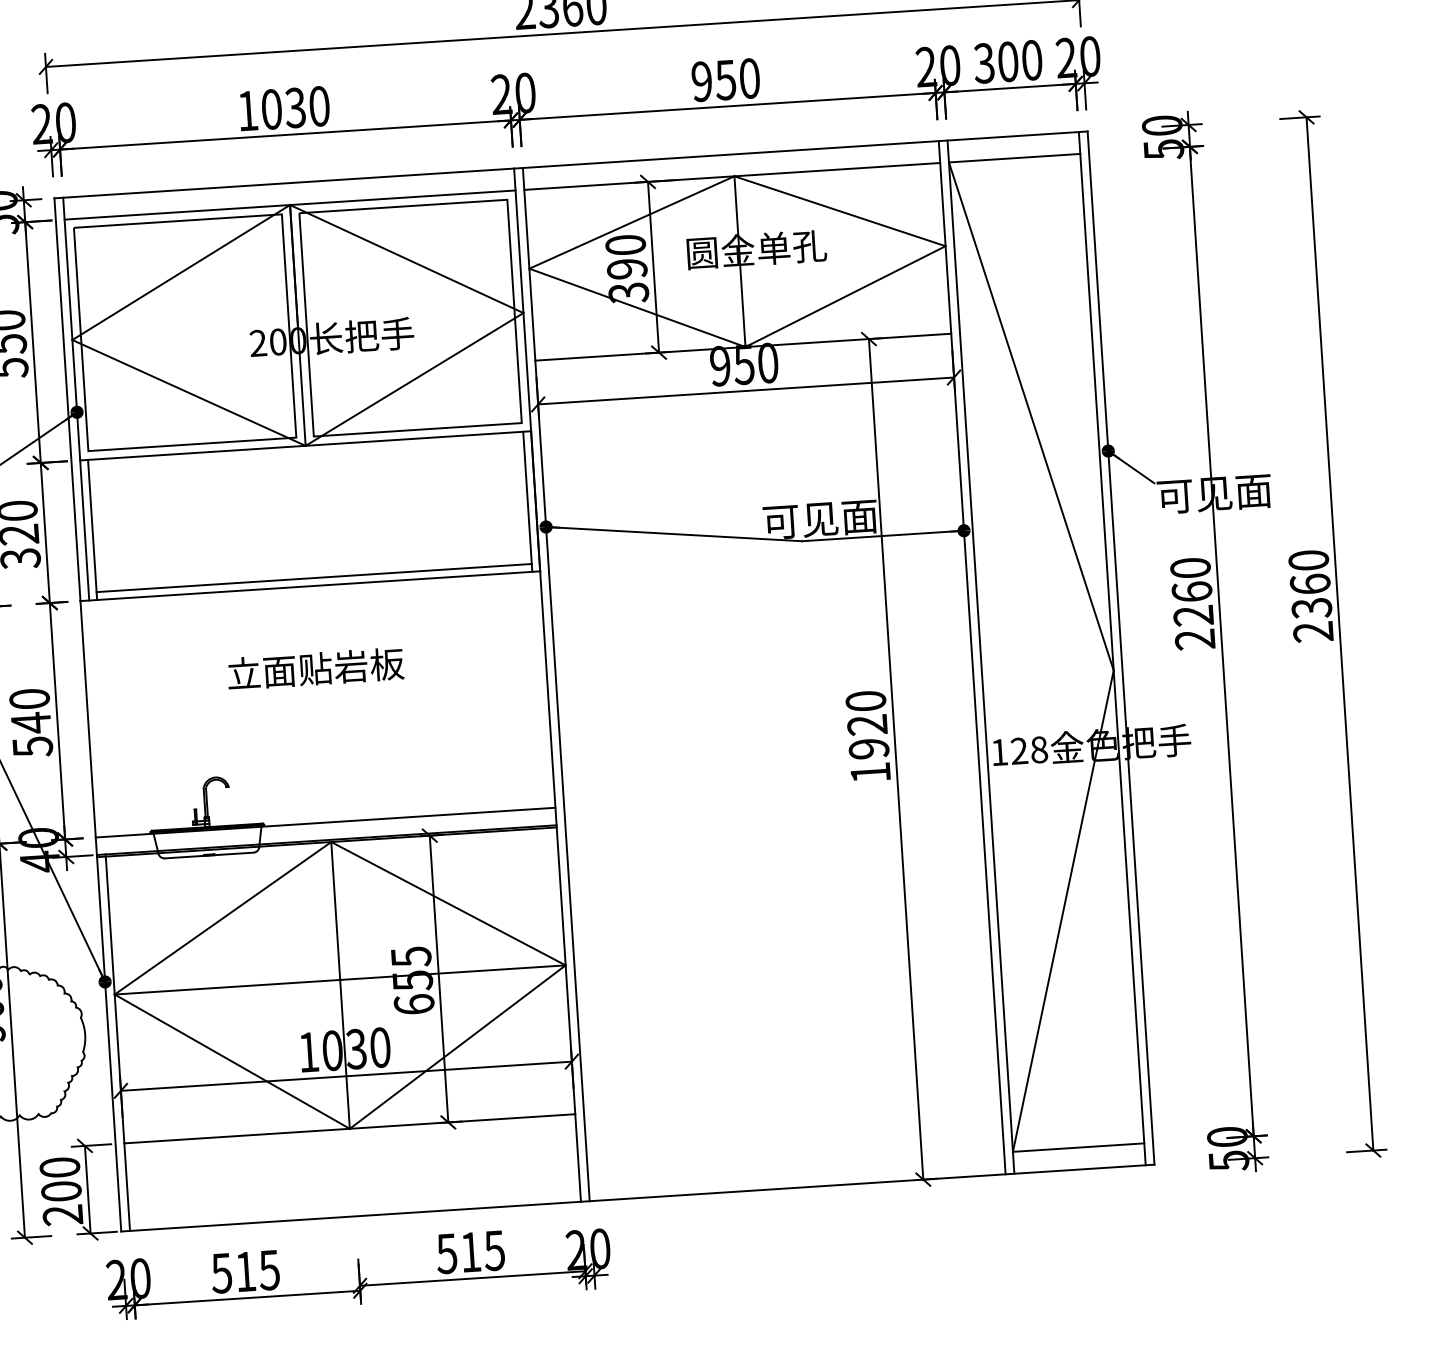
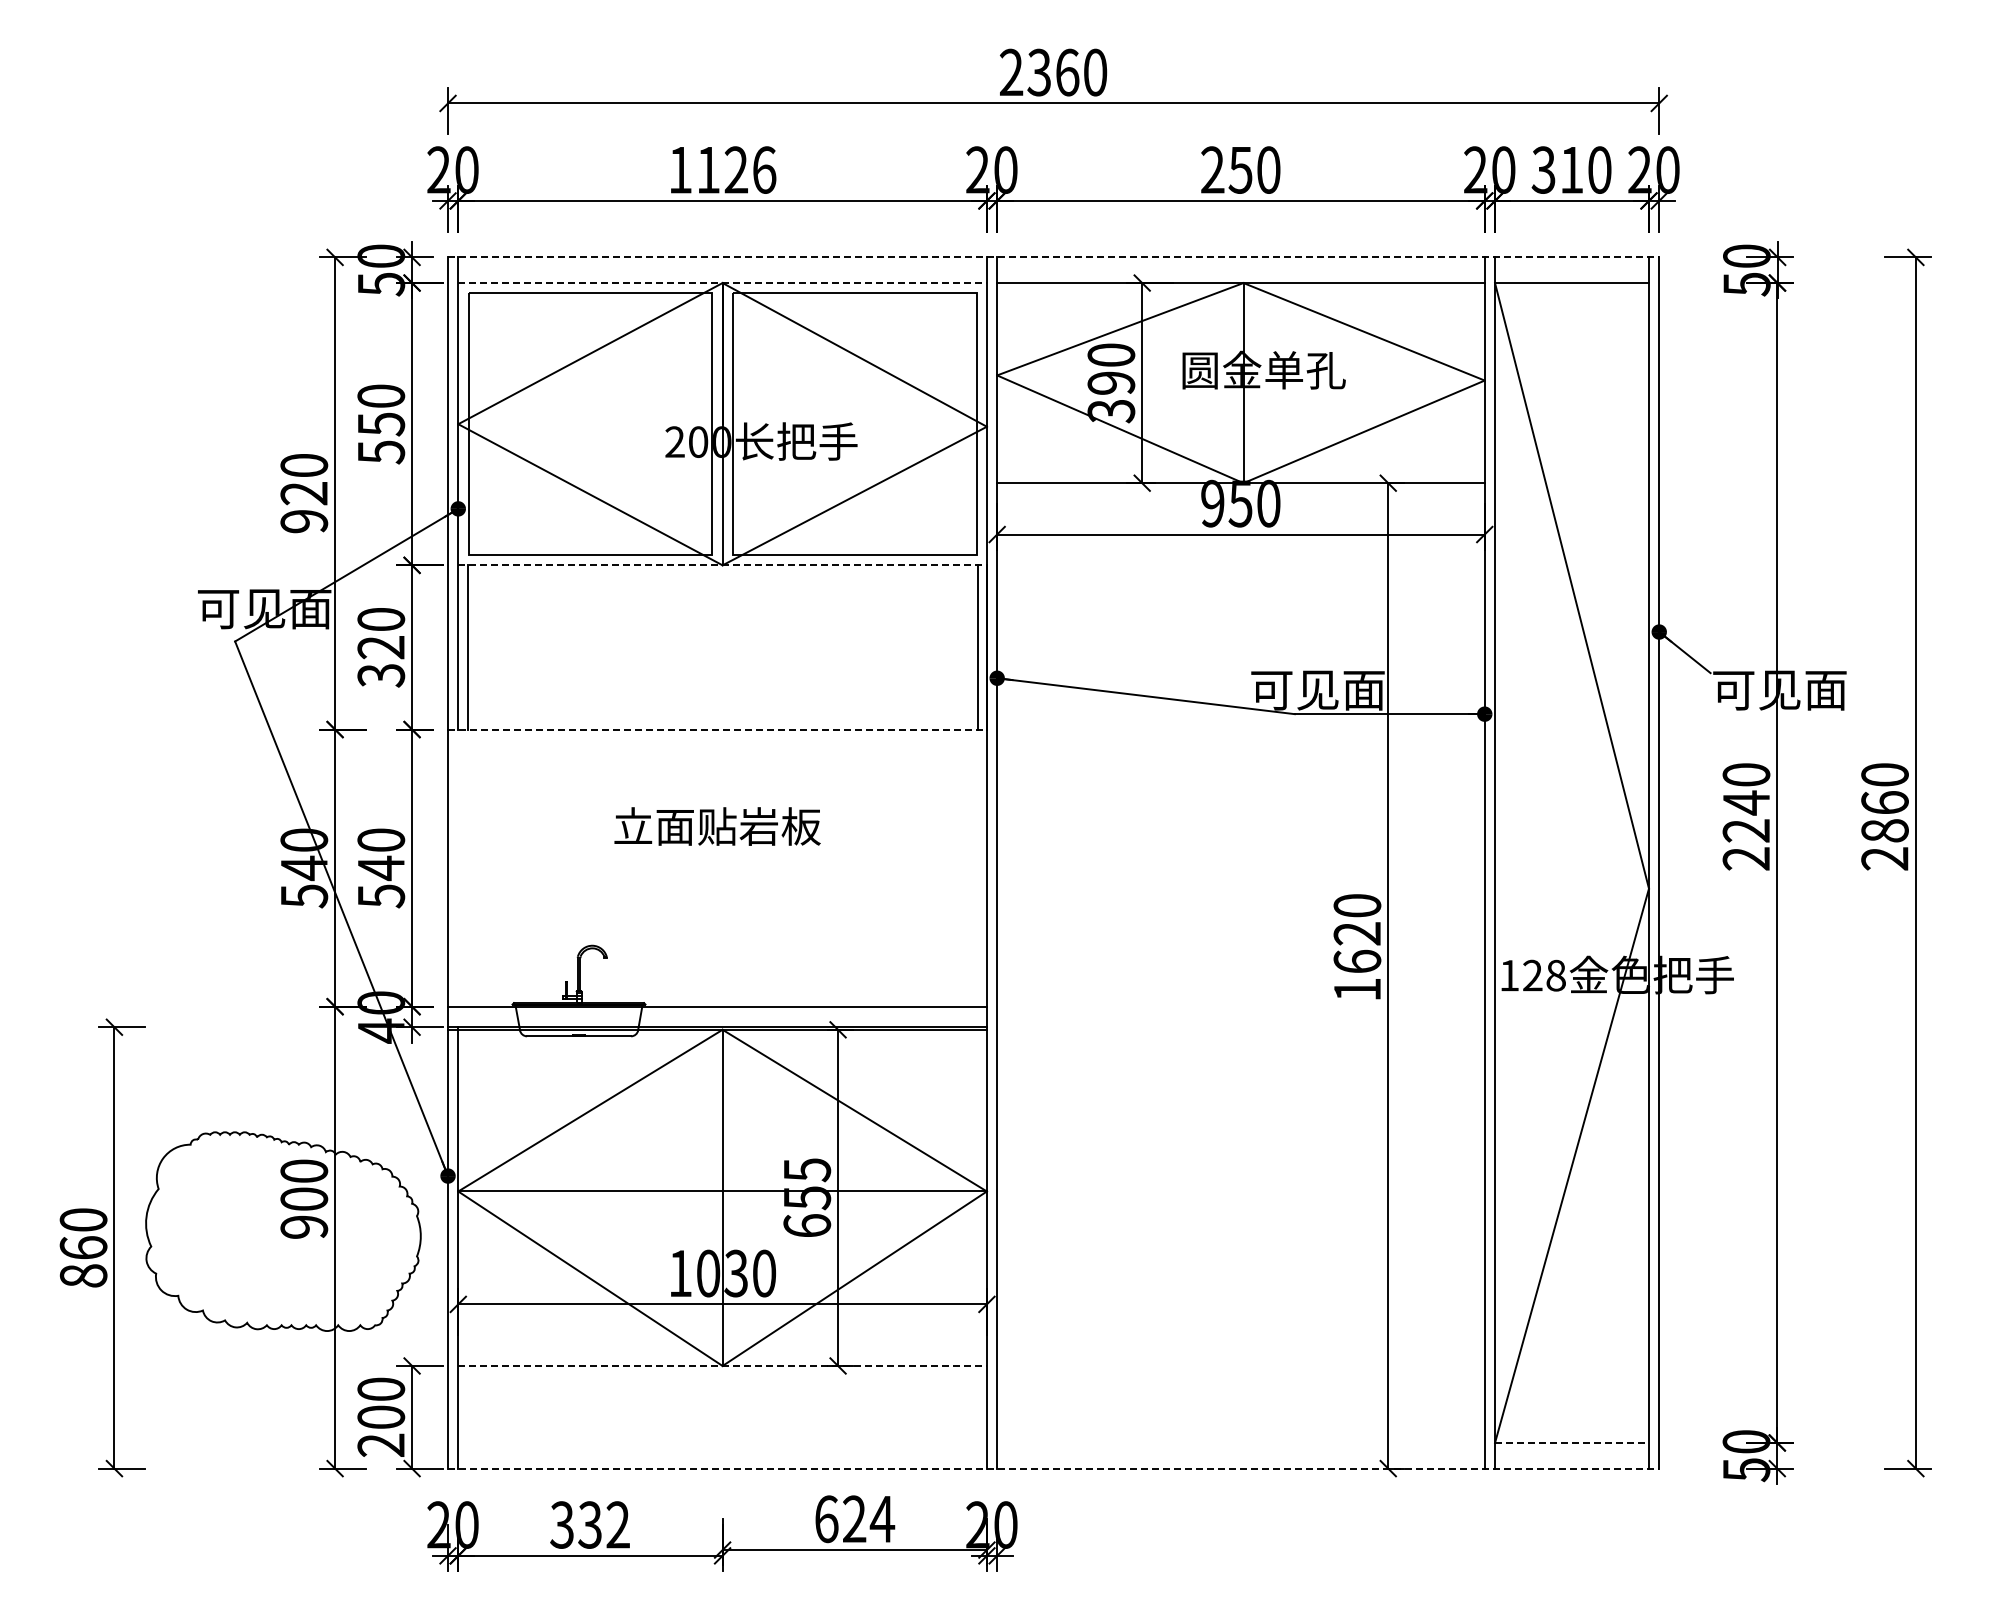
text: (1007, 61) -> (1571, 169), 300 -> 310
text: (701, 82) -> (1212, 170), 950 -> 250
text: (295, 107) -> (736, 169), 1030 -> 1126
line: (570, 164) -> (1053, 257), solid -> dashed
line: (290, 205) -> (723, 283), solid -> dashed
line: (306, 445) -> (723, 565), solid -> dashed
line: (314, 578) -> (722, 720), removed
line: (310, 586) -> (717, 729), solid -> dashed
text: (1192, 591) -> (1746, 802), 2260 -> 2240
text: (1311, 608) -> (1884, 831), 2360 -> 2860
text: (869, 748) -> (1357, 961), 1920 -> 1620
line: (350, 1128) -> (723, 1365), solid -> dashed
line: (1079, 1147) -> (1572, 1442), solid -> dashed
line: (637, 1198) -> (1053, 1468), solid -> dashed
text: (470, 1252) -> (854, 1519), 515 -> 624
text: (245, 1271) -> (589, 1524), 515 -> 332

